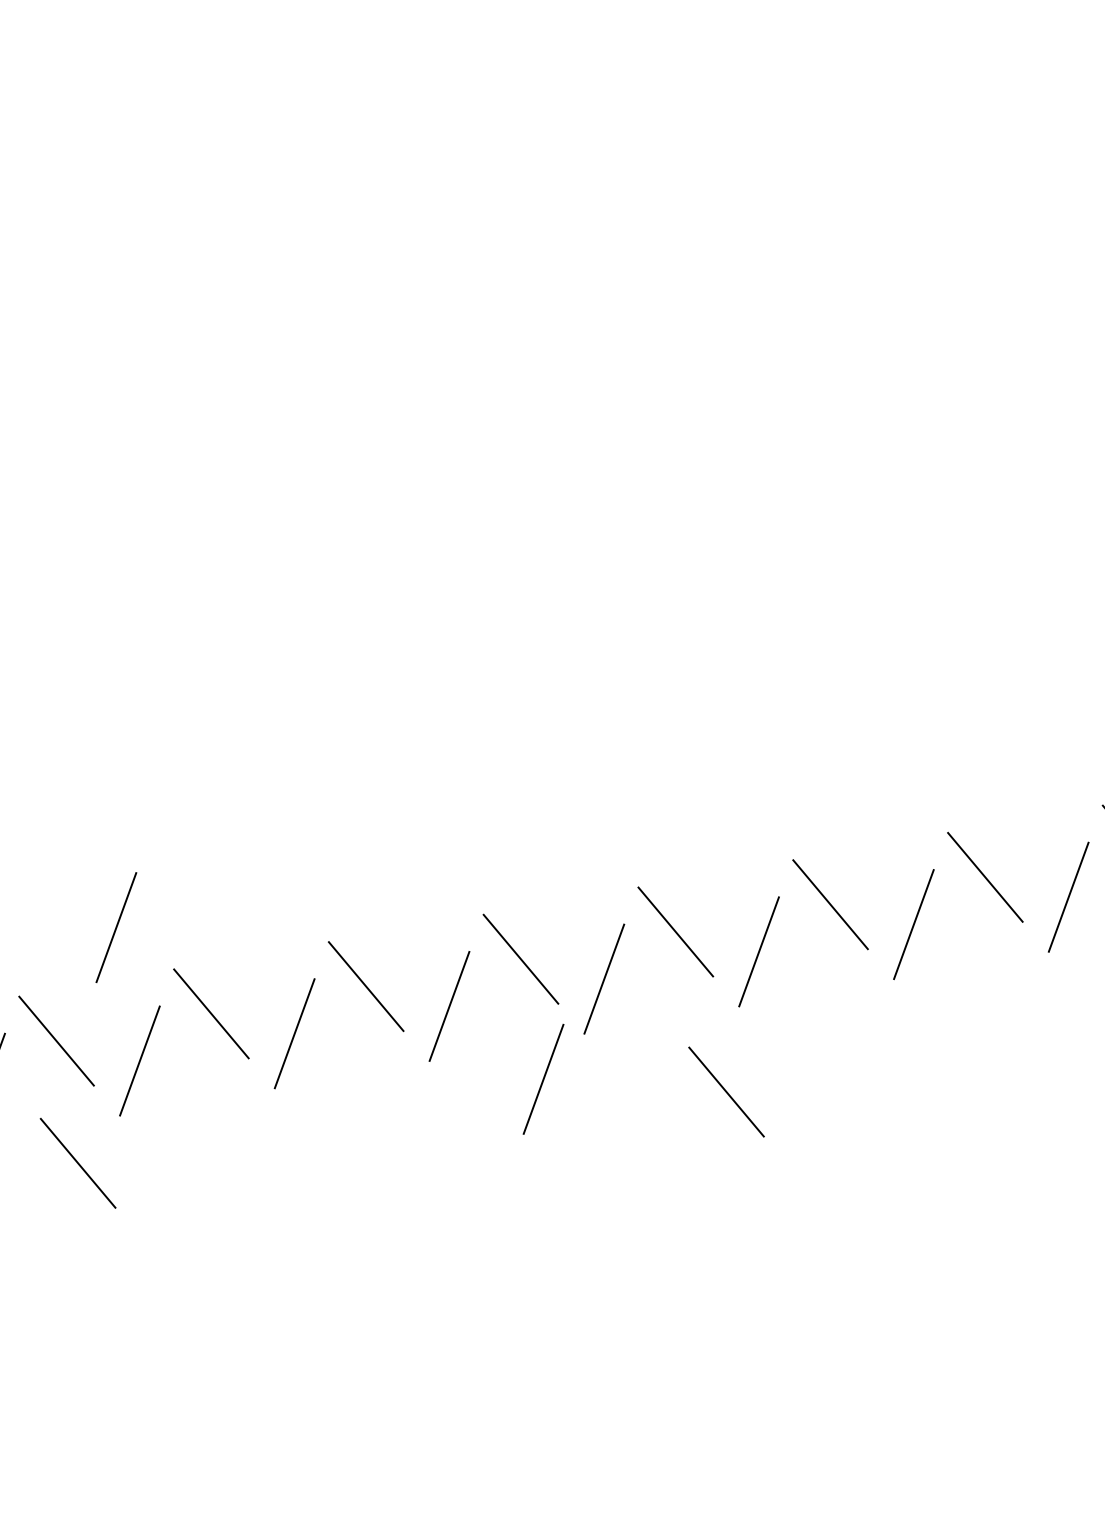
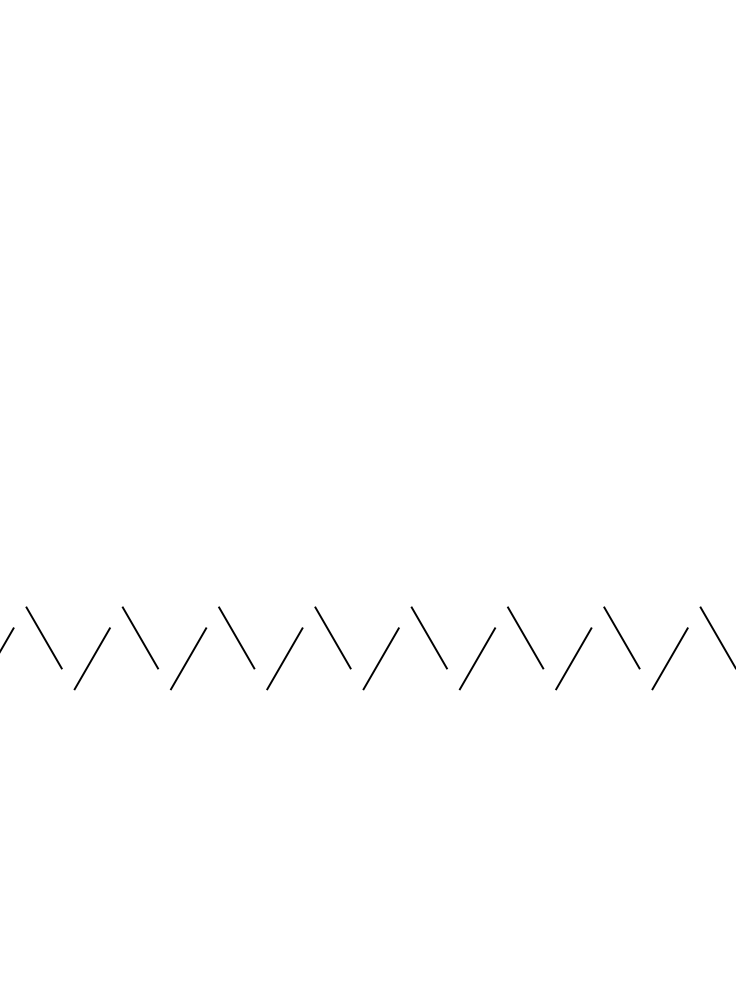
line: (115, 927) -> (91, 575), removed
line: (542, 1078) -> (333, 712), removed
line: (725, 1091) -> (442, 739), removed
line: (77, 1162) -> (43, 713), removed

